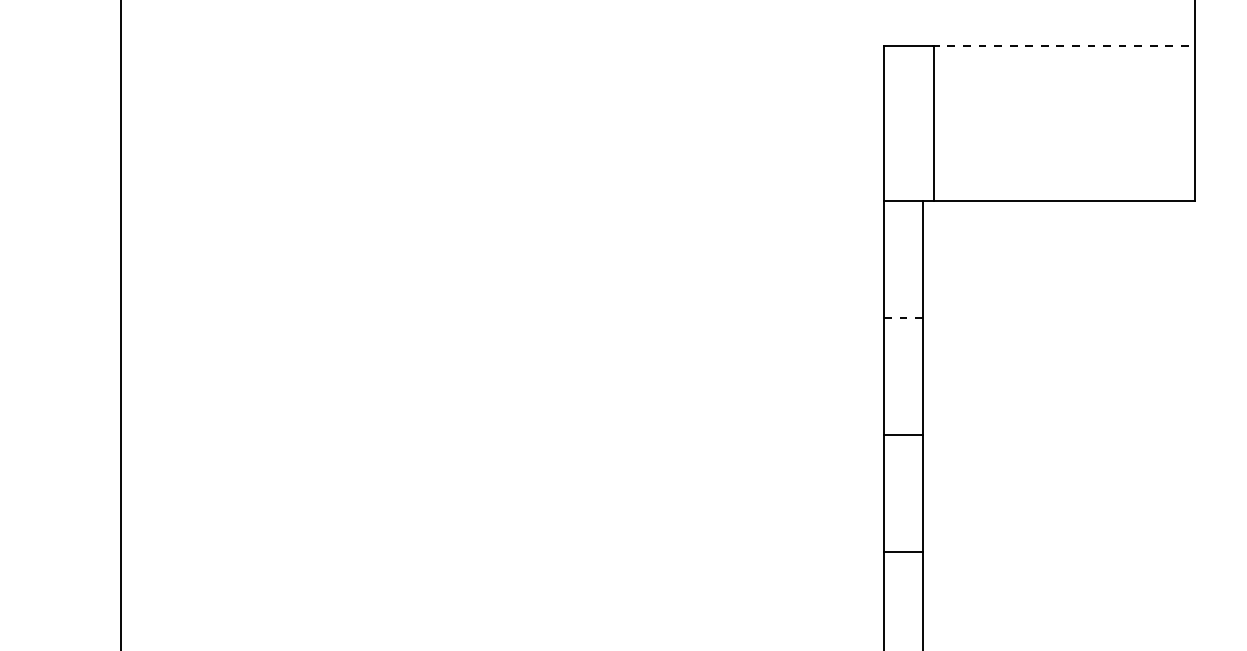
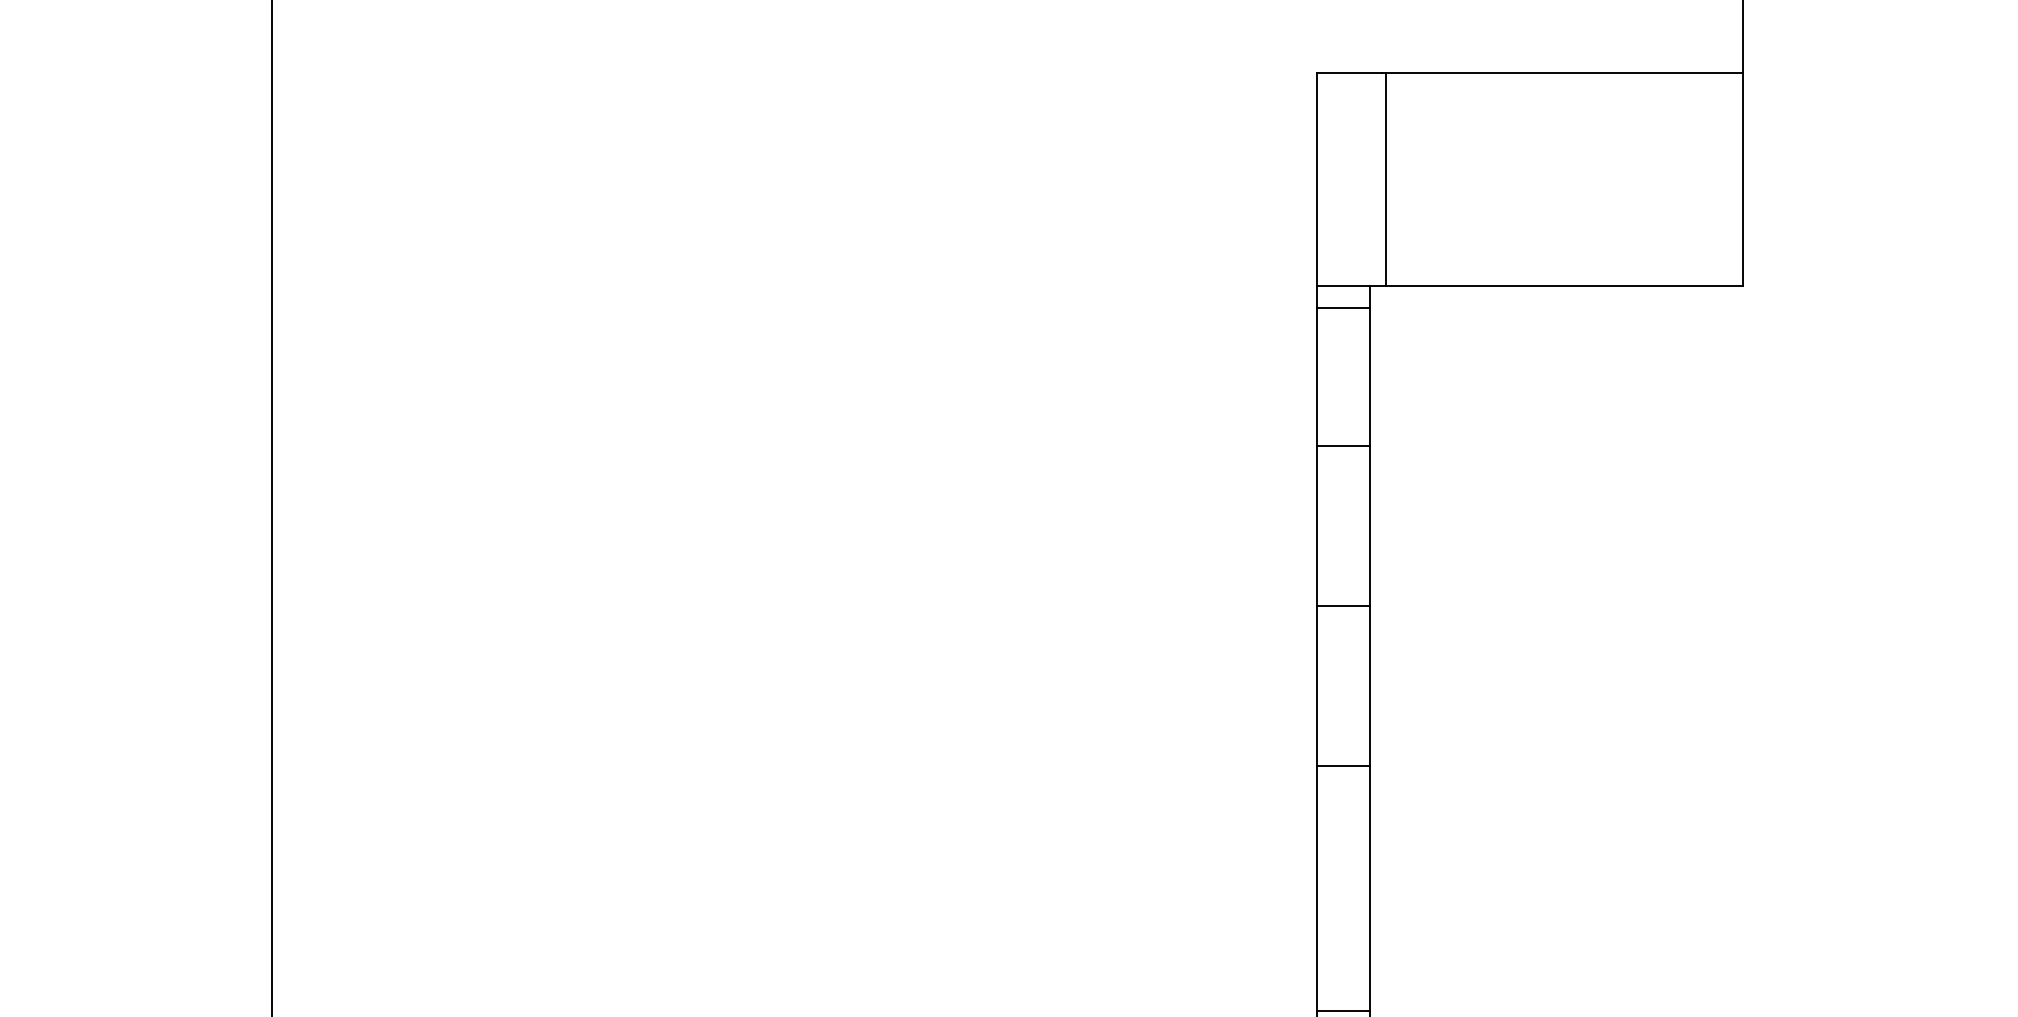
line: (1063, 45) -> (1562, 73), dashed -> solid
line: (902, 216) -> (1342, 307), added
line: (903, 318) -> (1343, 446), dashed -> solid

